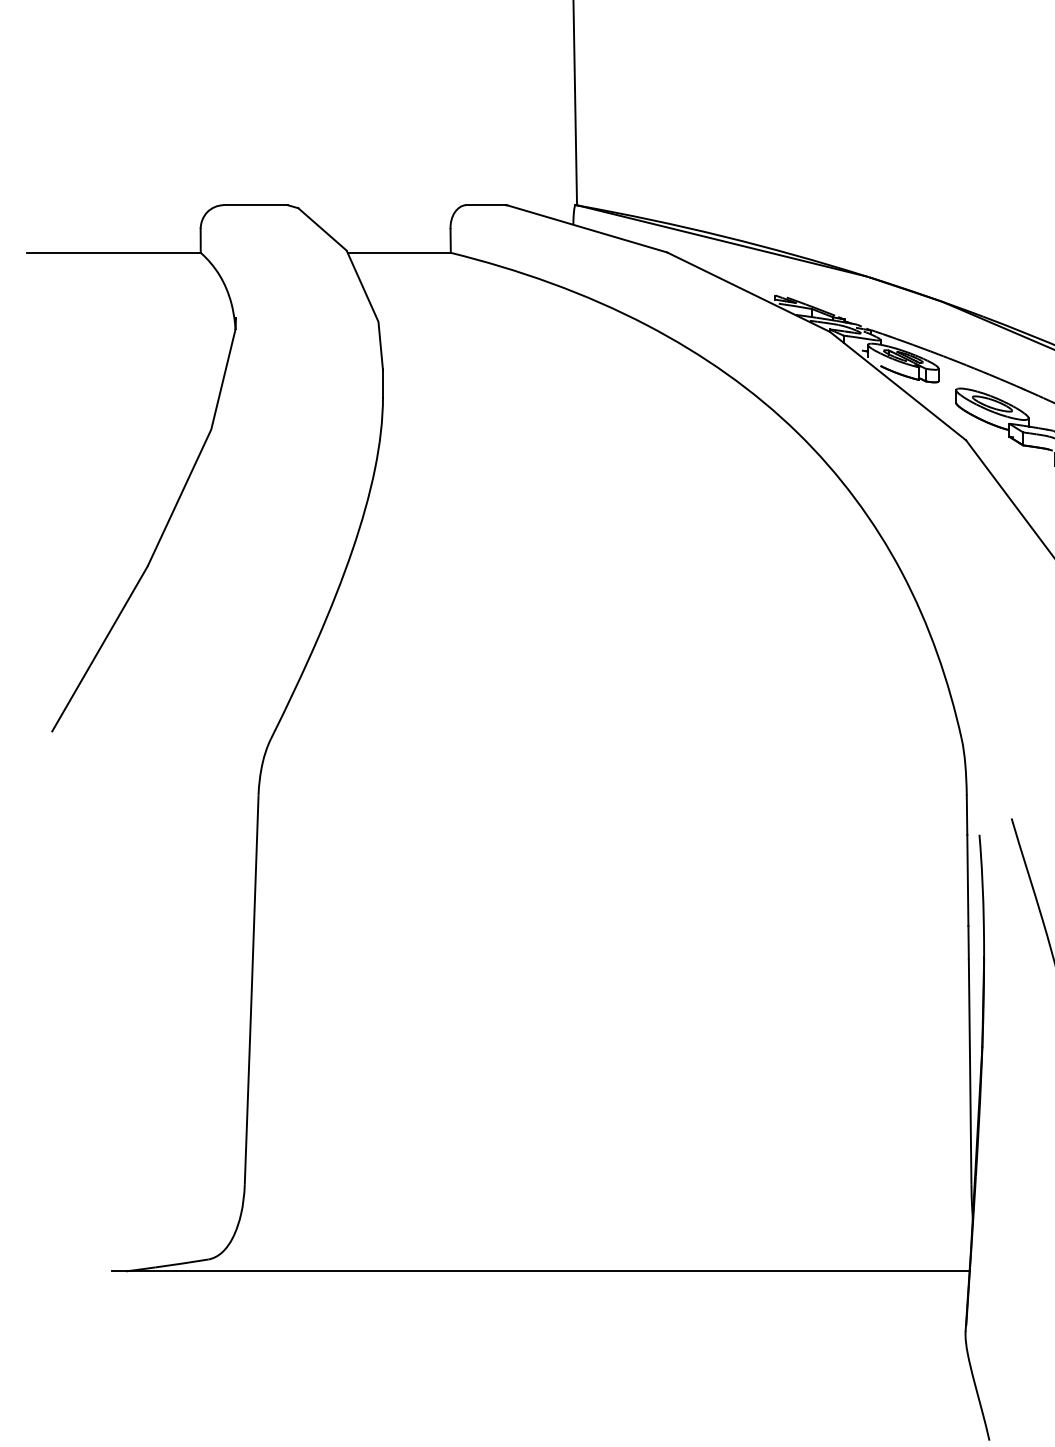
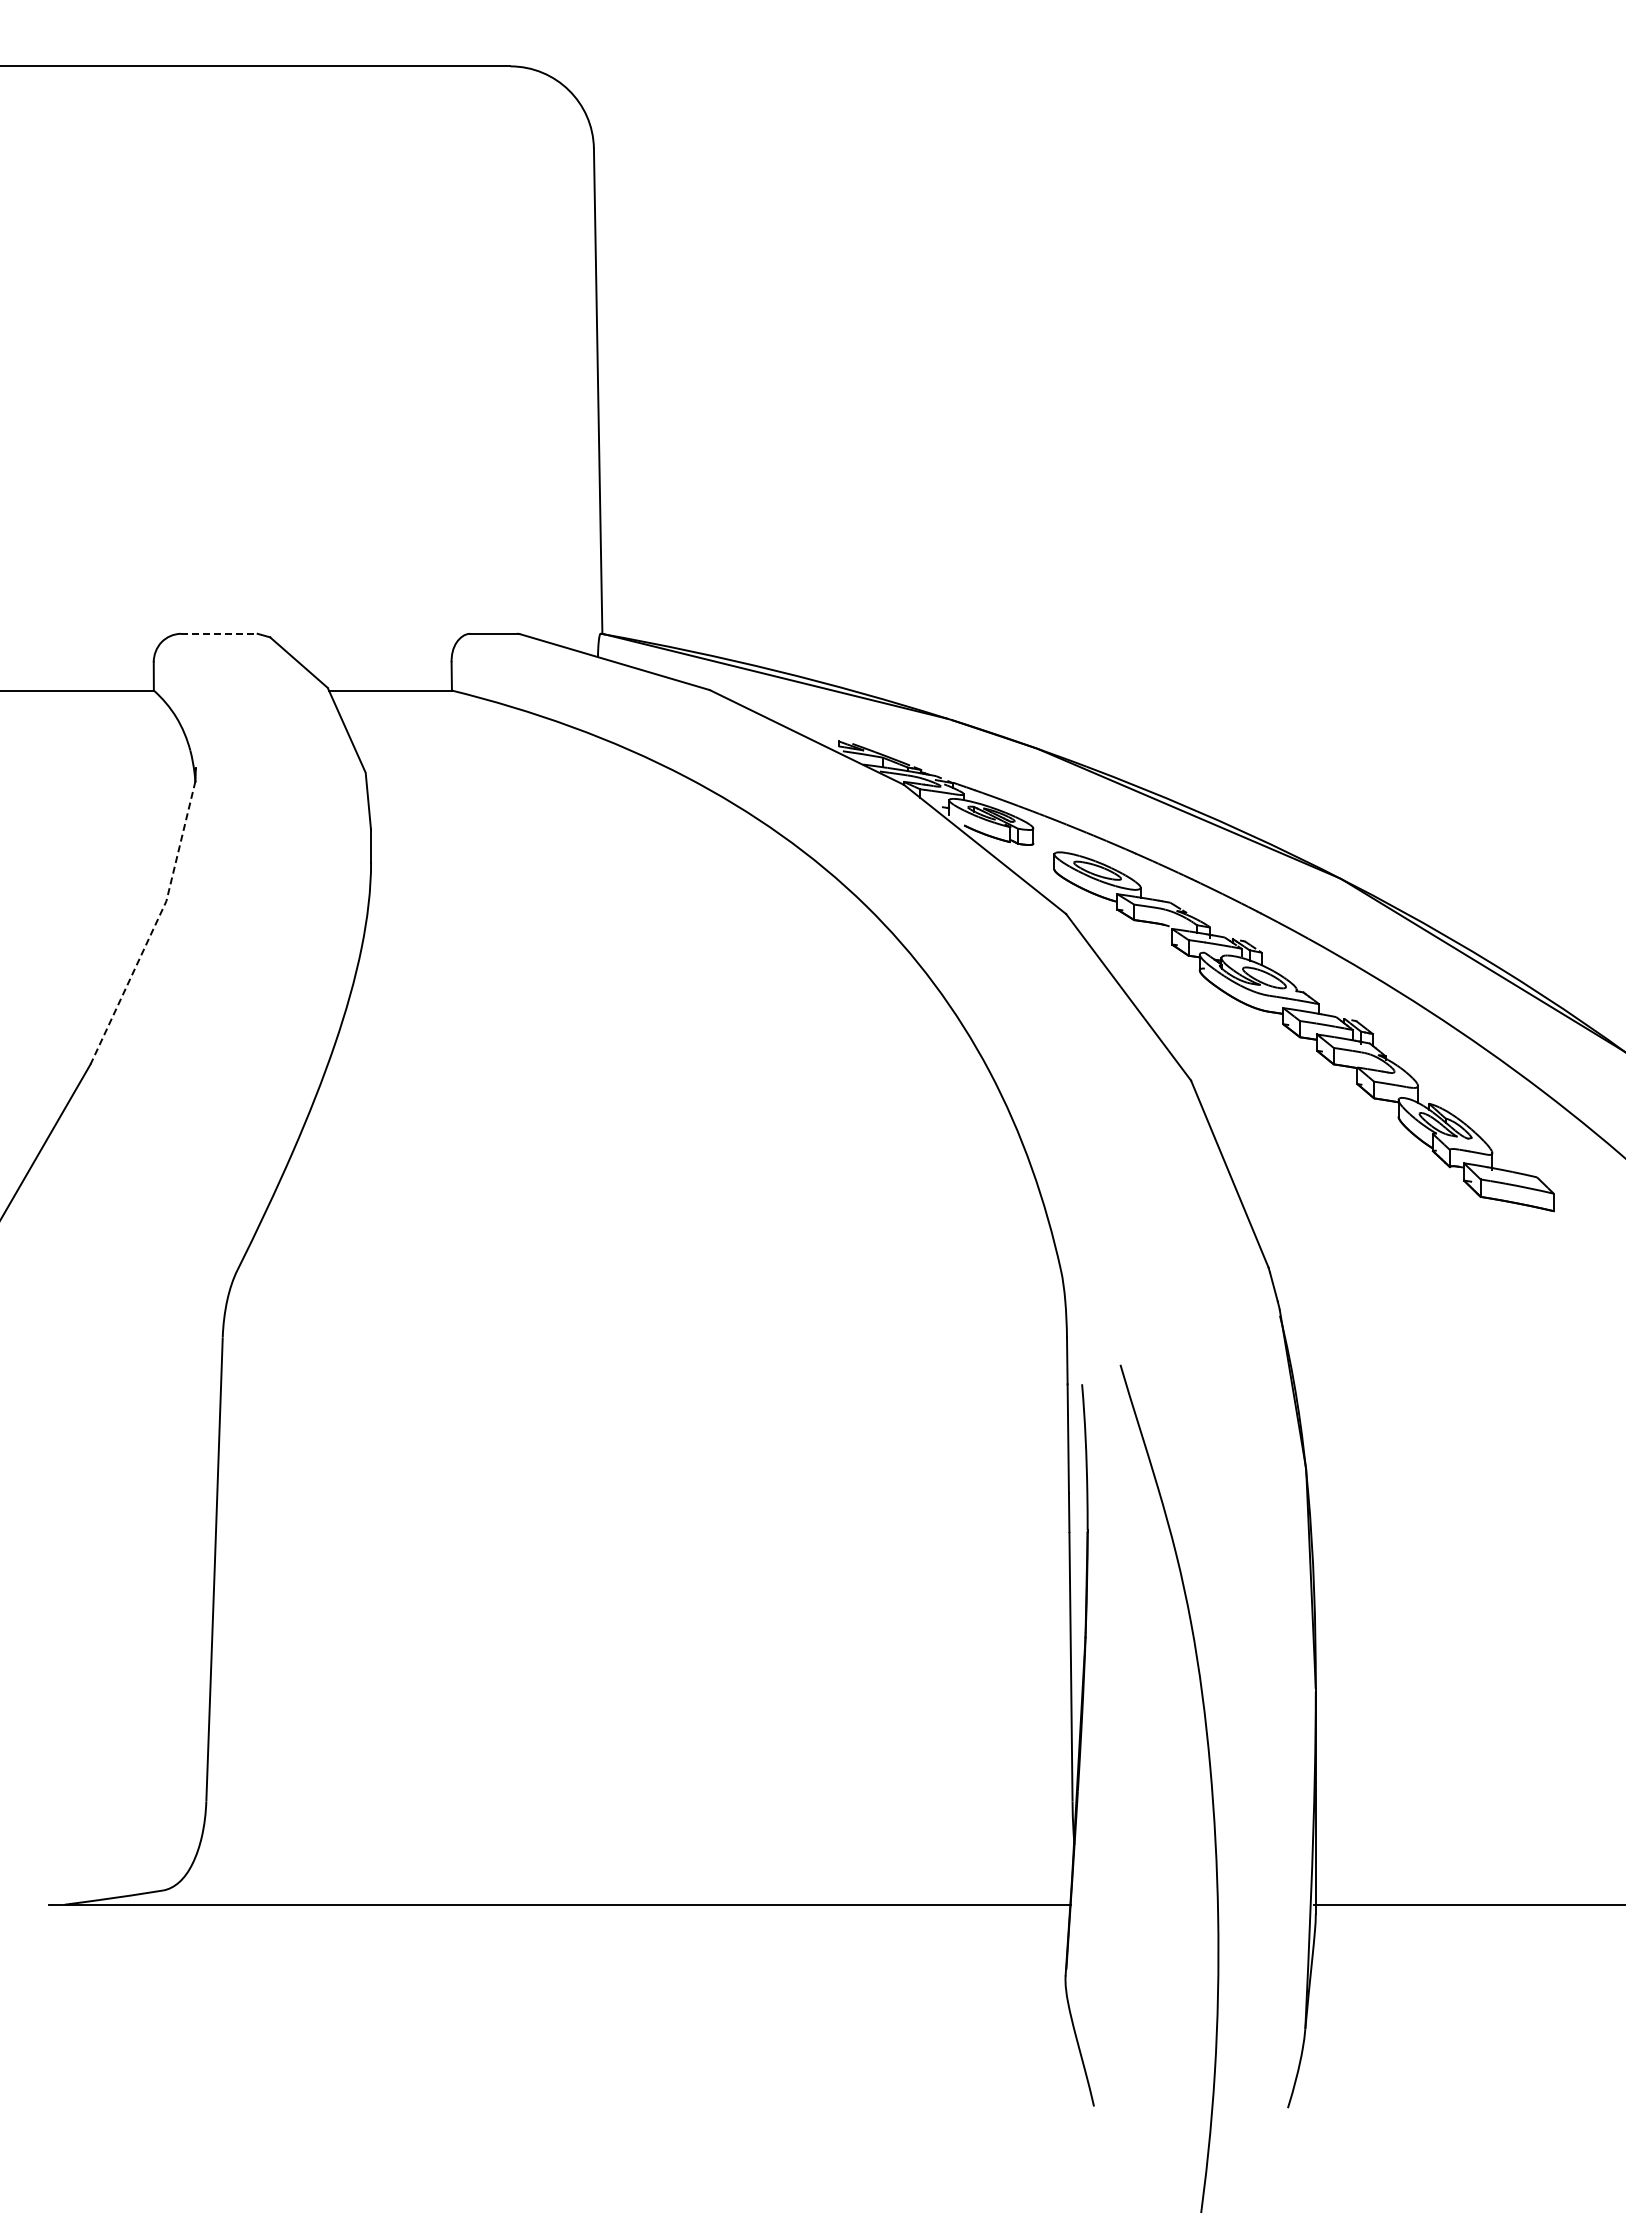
line: (255, 204) -> (219, 633), solid -> dashed
line: (201, 450) -> (154, 926), solid -> dashed

